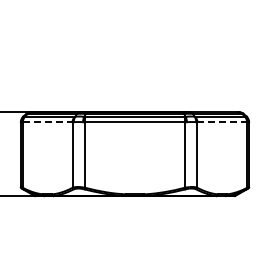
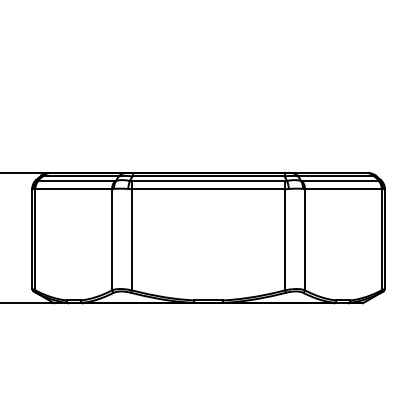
line: (47, 122) -> (73, 189), dashed -> solid
line: (222, 122) -> (343, 189), dashed -> solid

